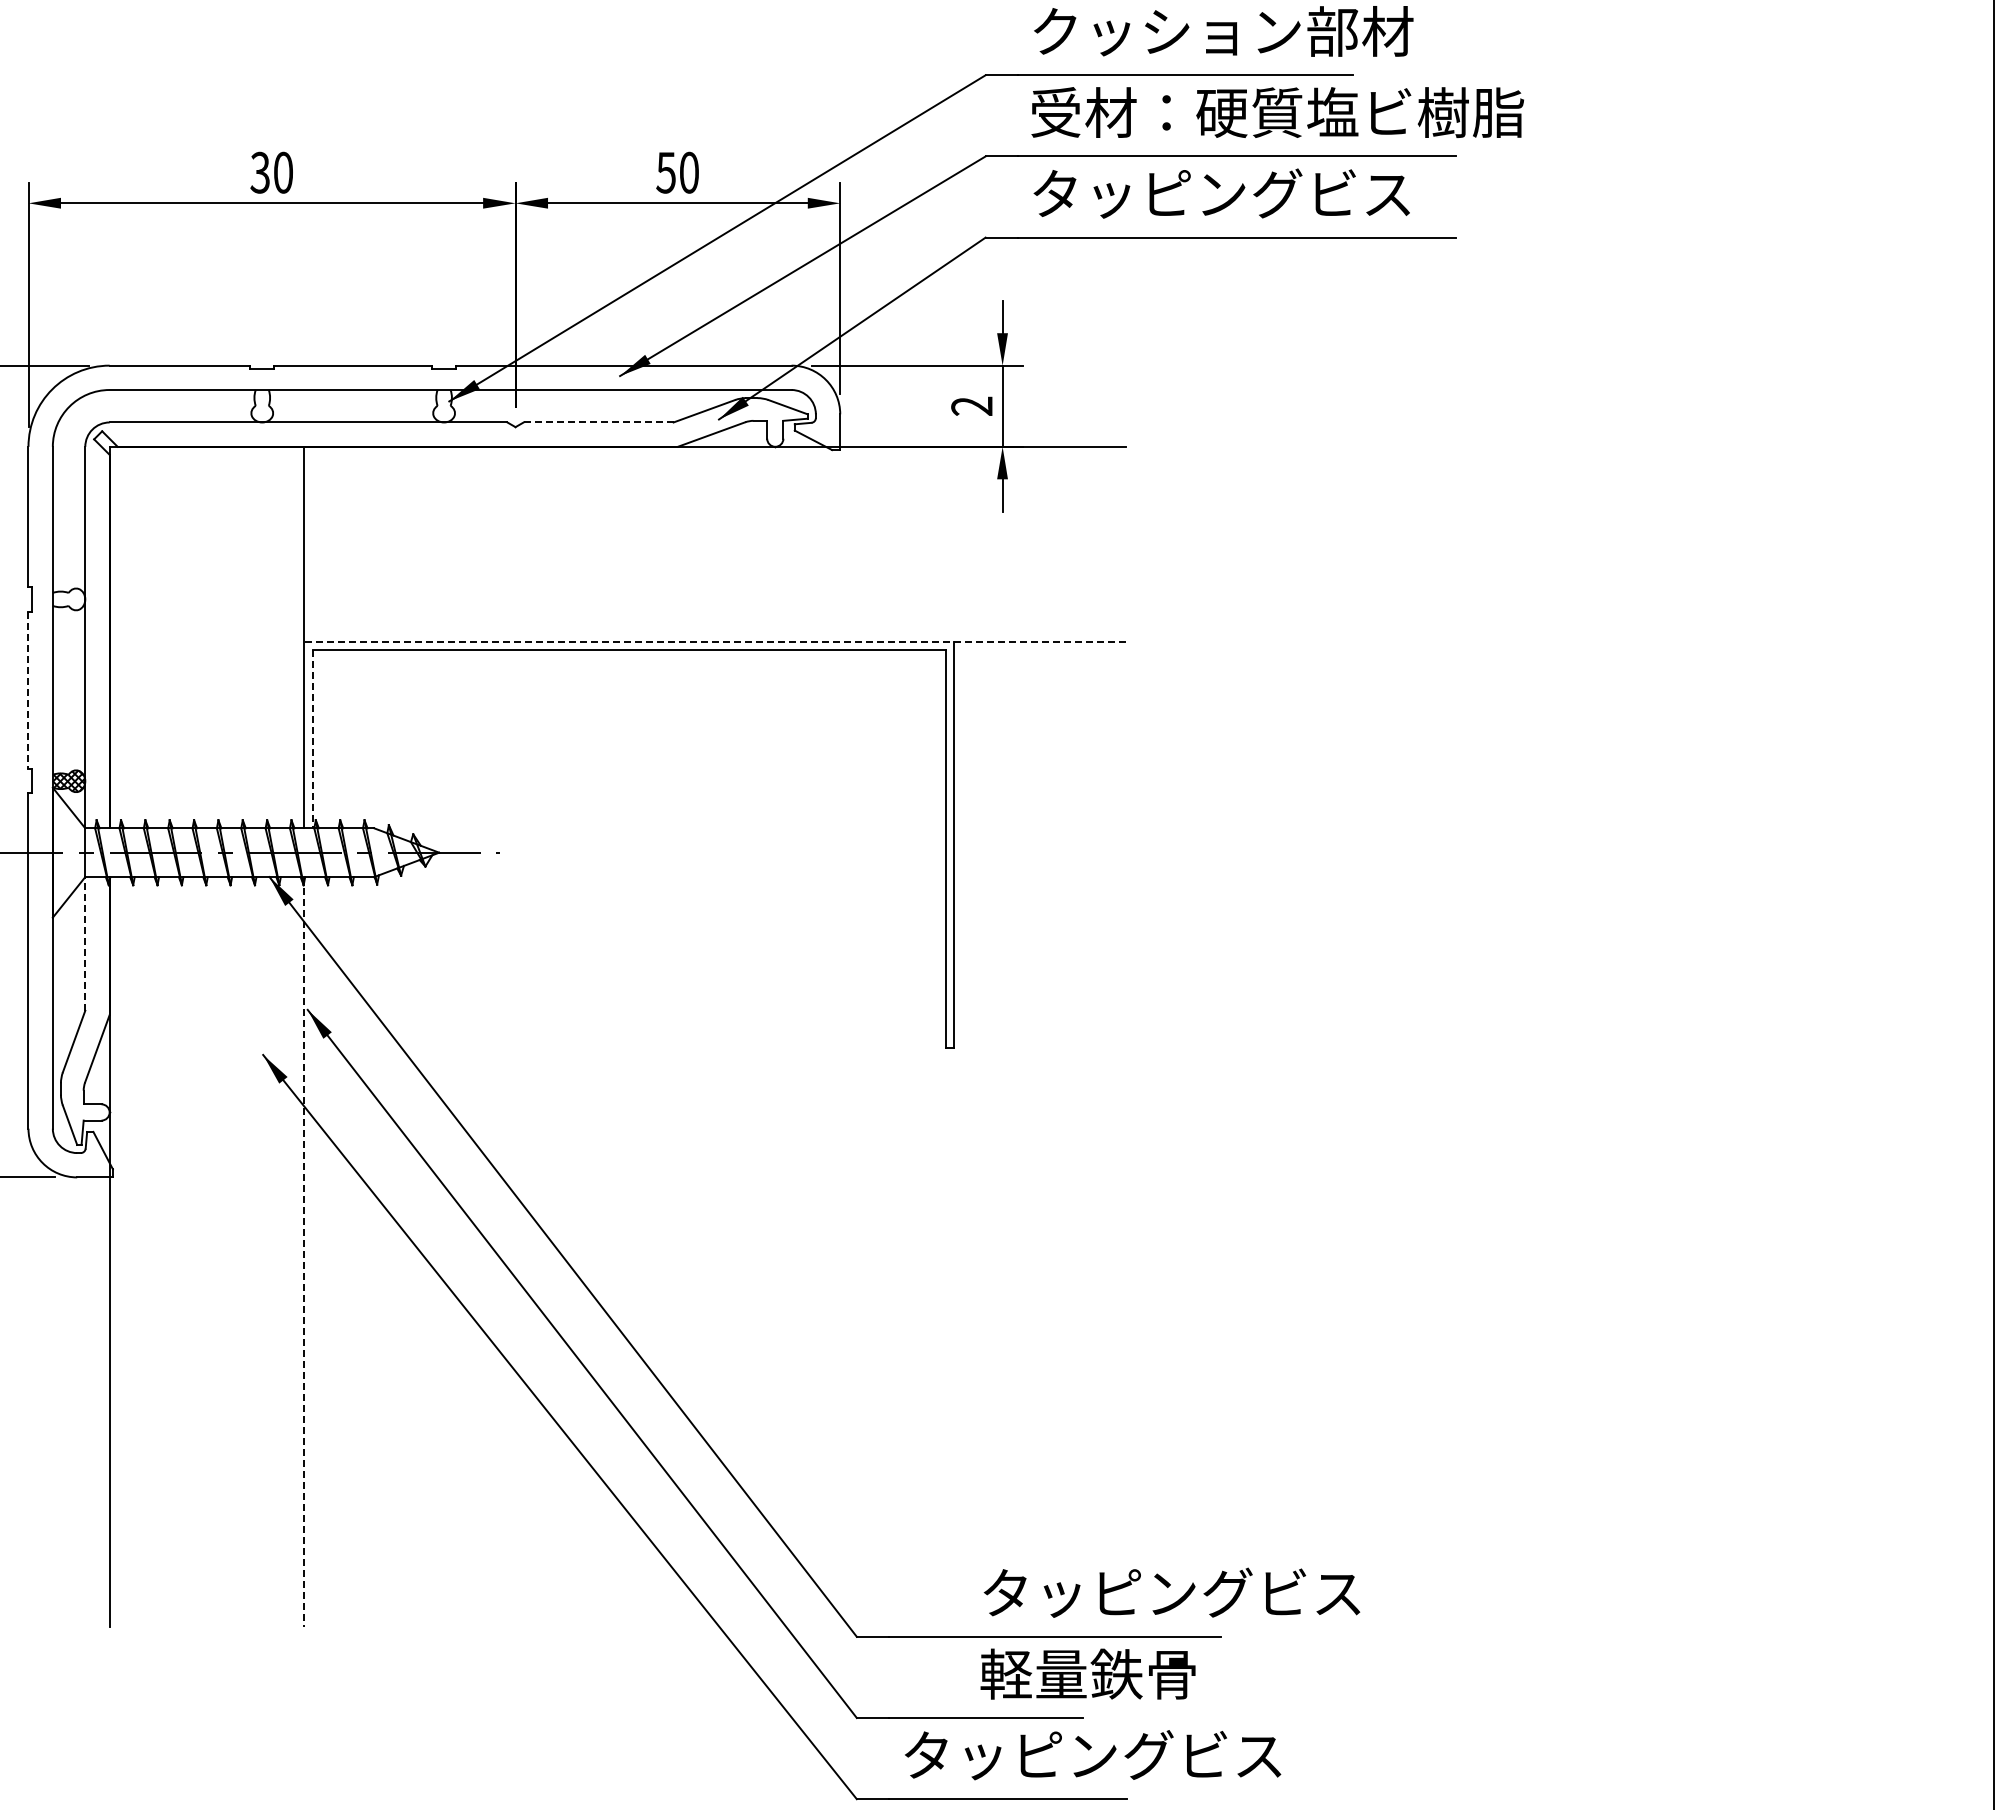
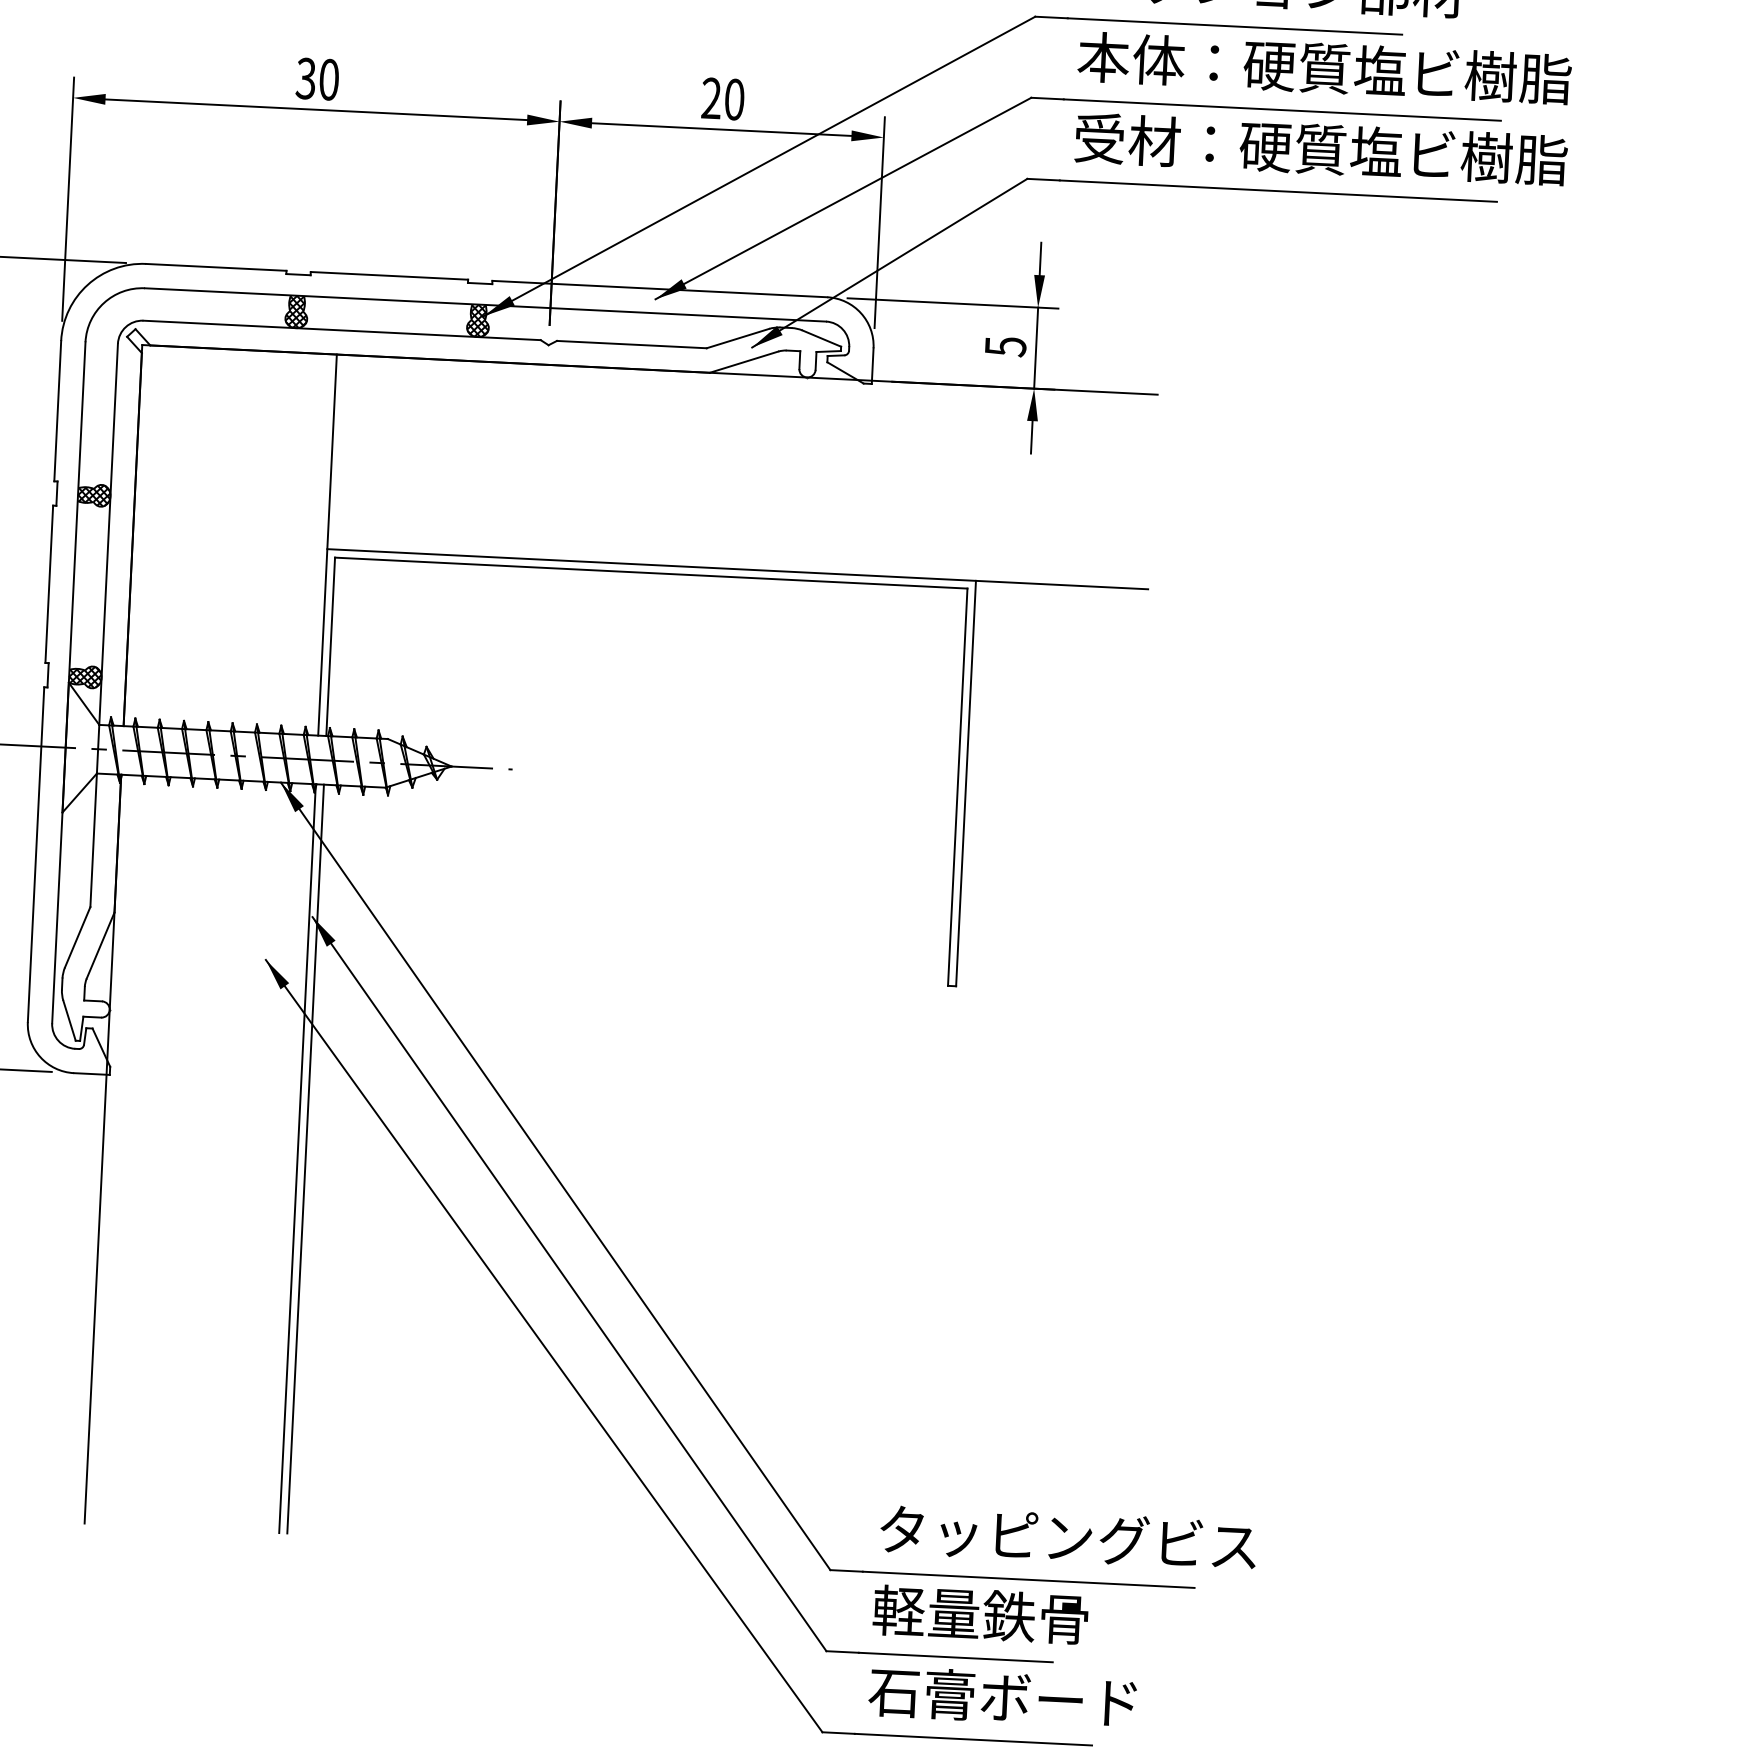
text: (1083, 112) -> (1131, 58), 受材：硬質塩ビ樹脂 -> 本体：硬質塩ビ樹脂
text: (665, 172) -> (710, 98), 50 -> 20
text: (1277, 193) -> (1321, 149), タッピングビス -> 受材：硬質塩ビ樹脂
hatch: (261, 406) -> (295, 312), added
hatch: (443, 406) -> (477, 321), added
text: (972, 406) -> (1006, 346), 2 -> 5
line: (598, 422) -> (631, 344), dashed -> solid
hatch: (68, 599) -> (93, 495), added
line: (715, 641) -> (737, 569), dashed -> solid
line: (28, 690) -> (49, 584), dashed -> solid
line: (312, 739) -> (330, 647), dashed -> solid
line: (85, 943) -> (93, 839), dashed -> solid
line: (304, 1251) -> (297, 1158), dashed -> solid
line: (312, 1251) -> (305, 1158), added
text: (1171, 1592) -> (1067, 1537), moved
text: (1087, 1673) -> (980, 1614), moved
text: (1091, 1754) -> (1059, 1699), タッピングビス -> 石膏ボード

